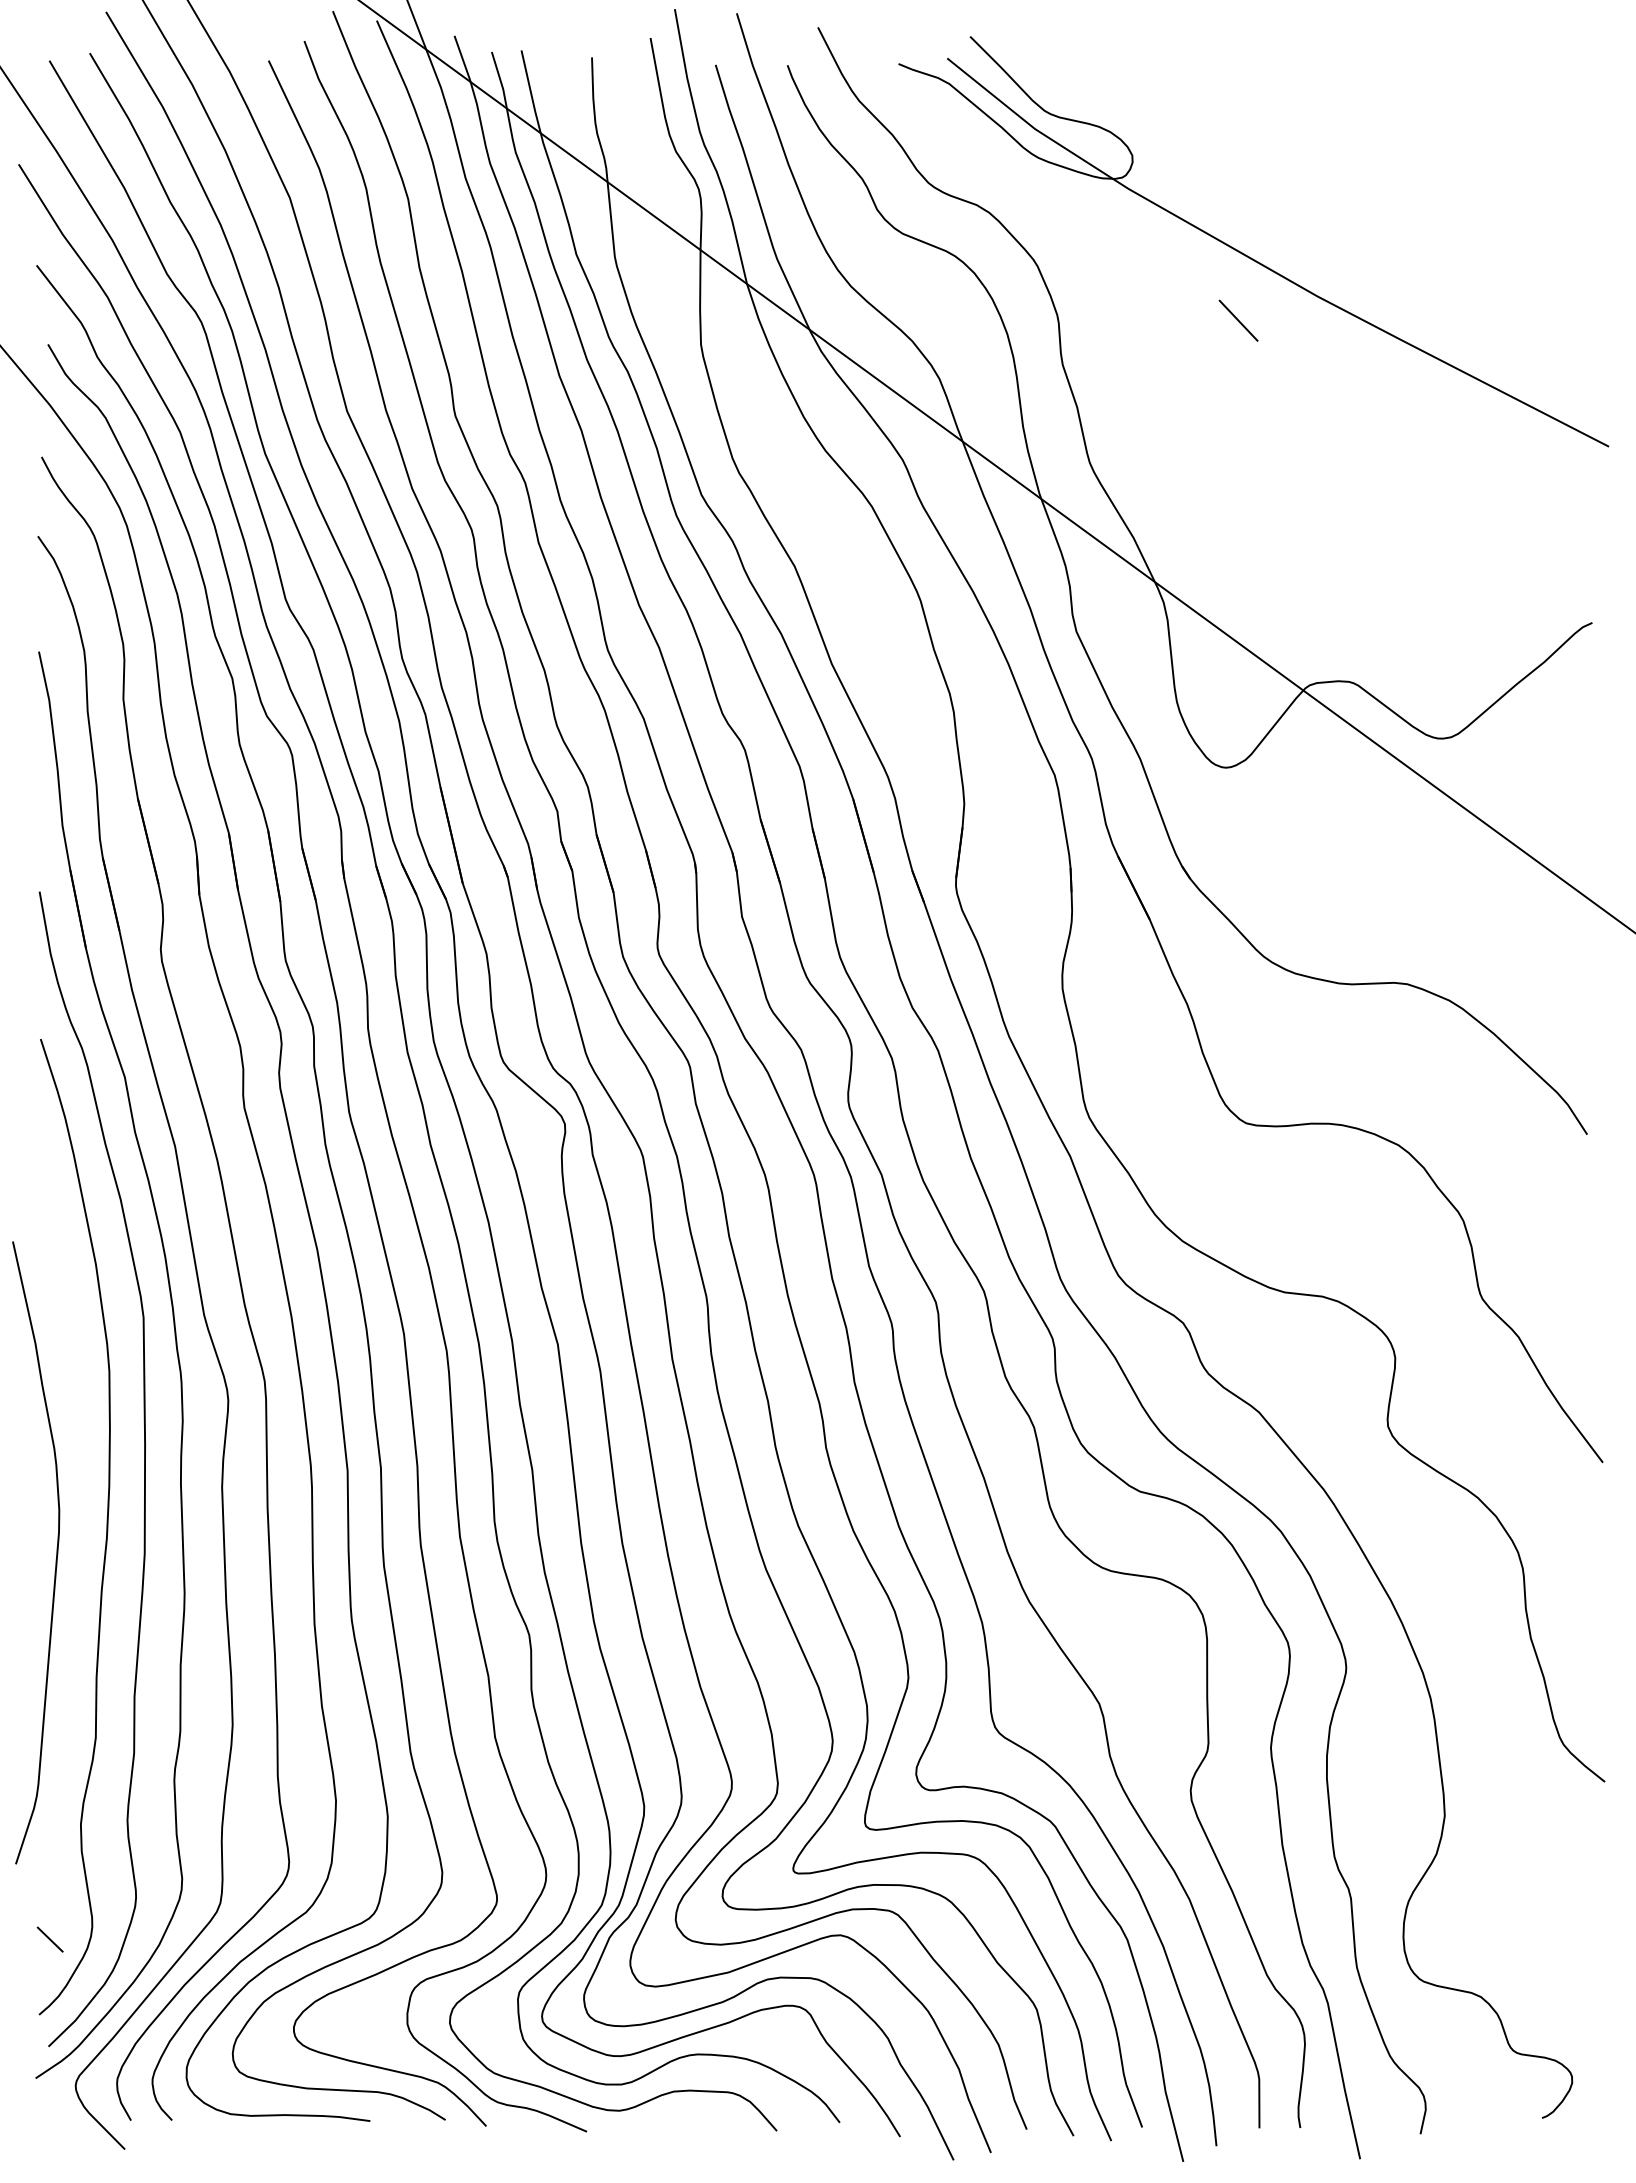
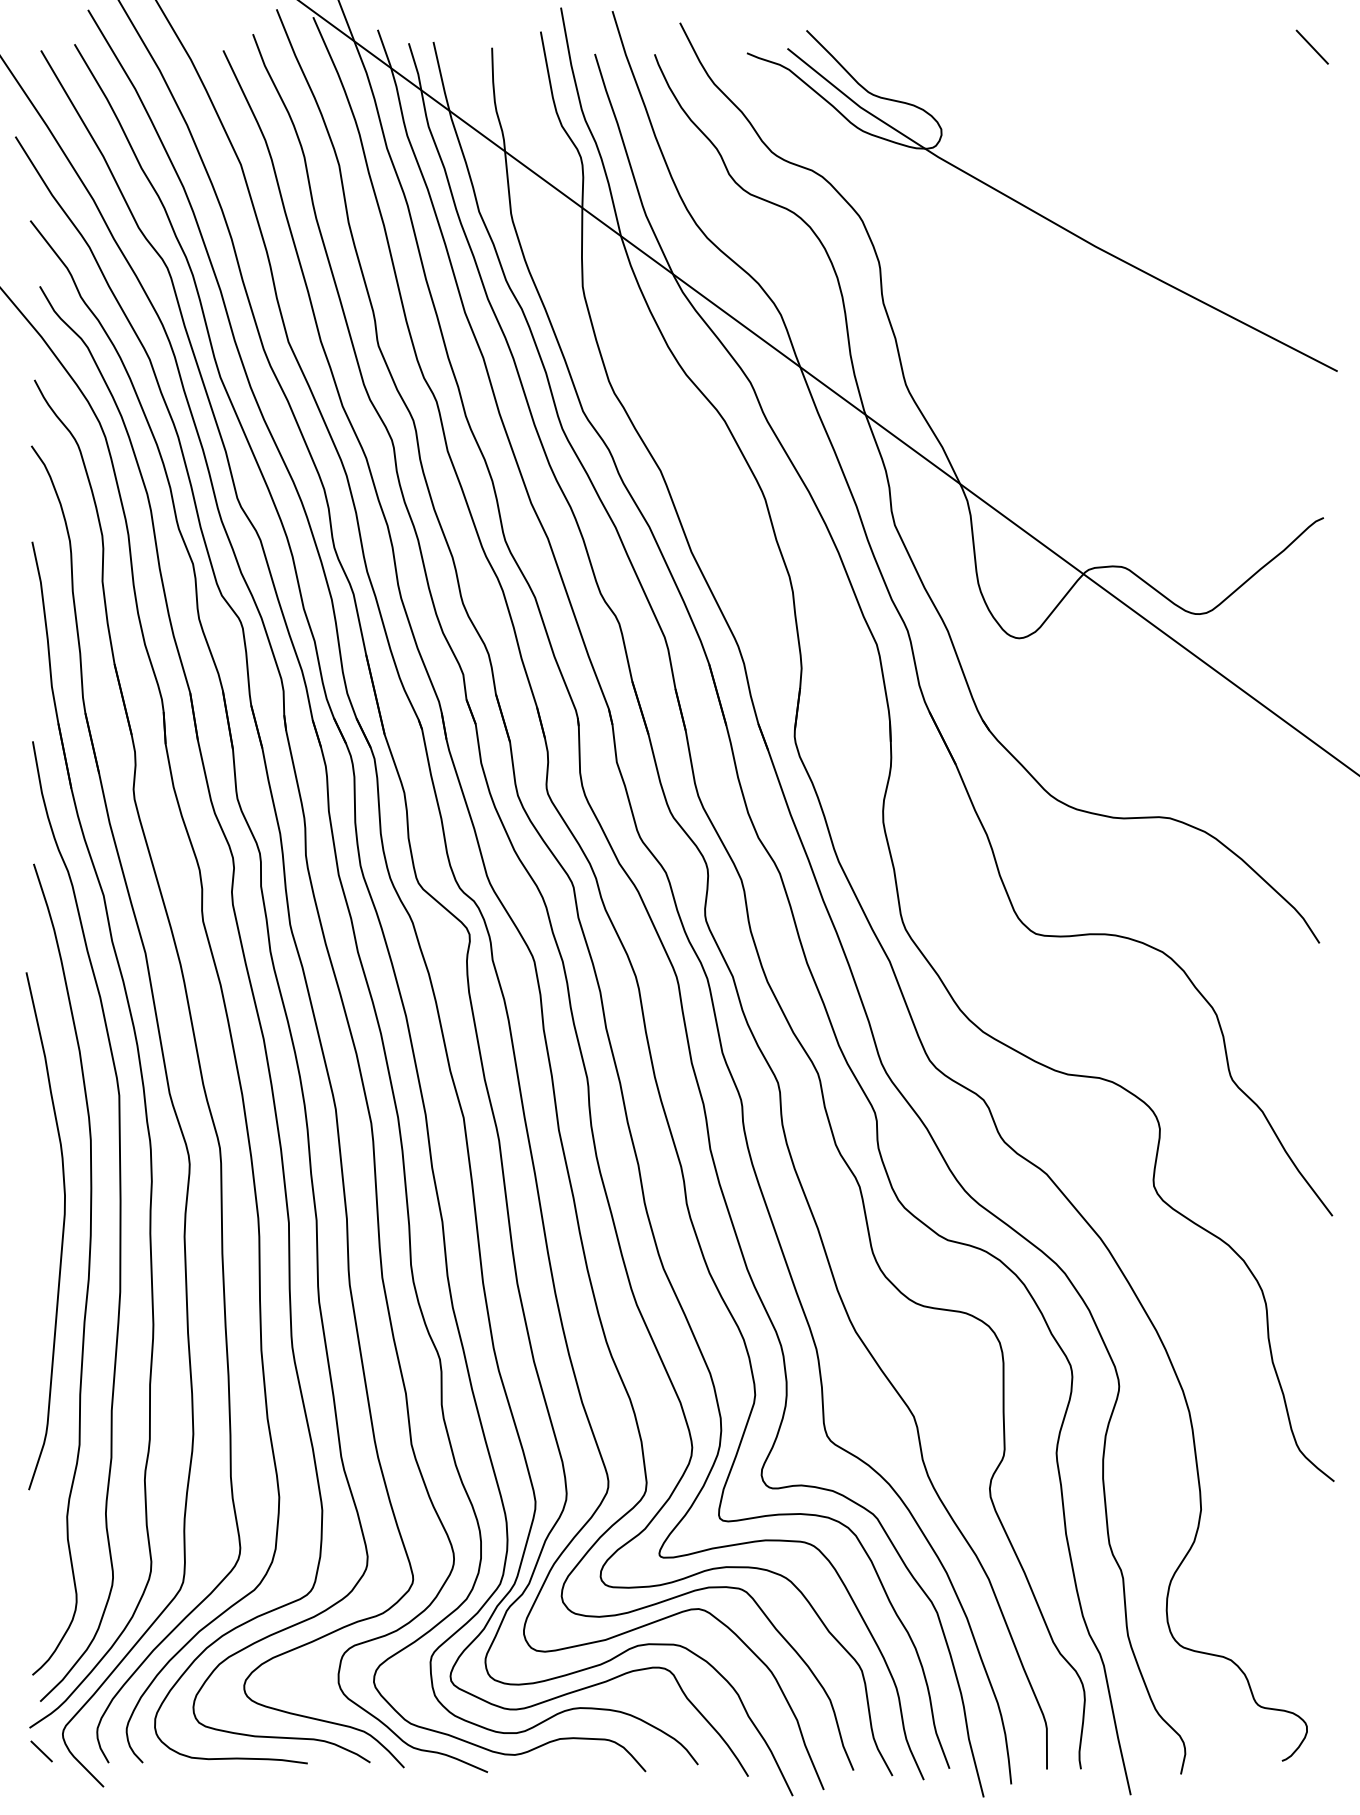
line: (1238, 320) -> (1312, 47), moved
curve: (56, 1552) -> (62, 1230), moved
line: (49, 1939) -> (41, 1751), moved

